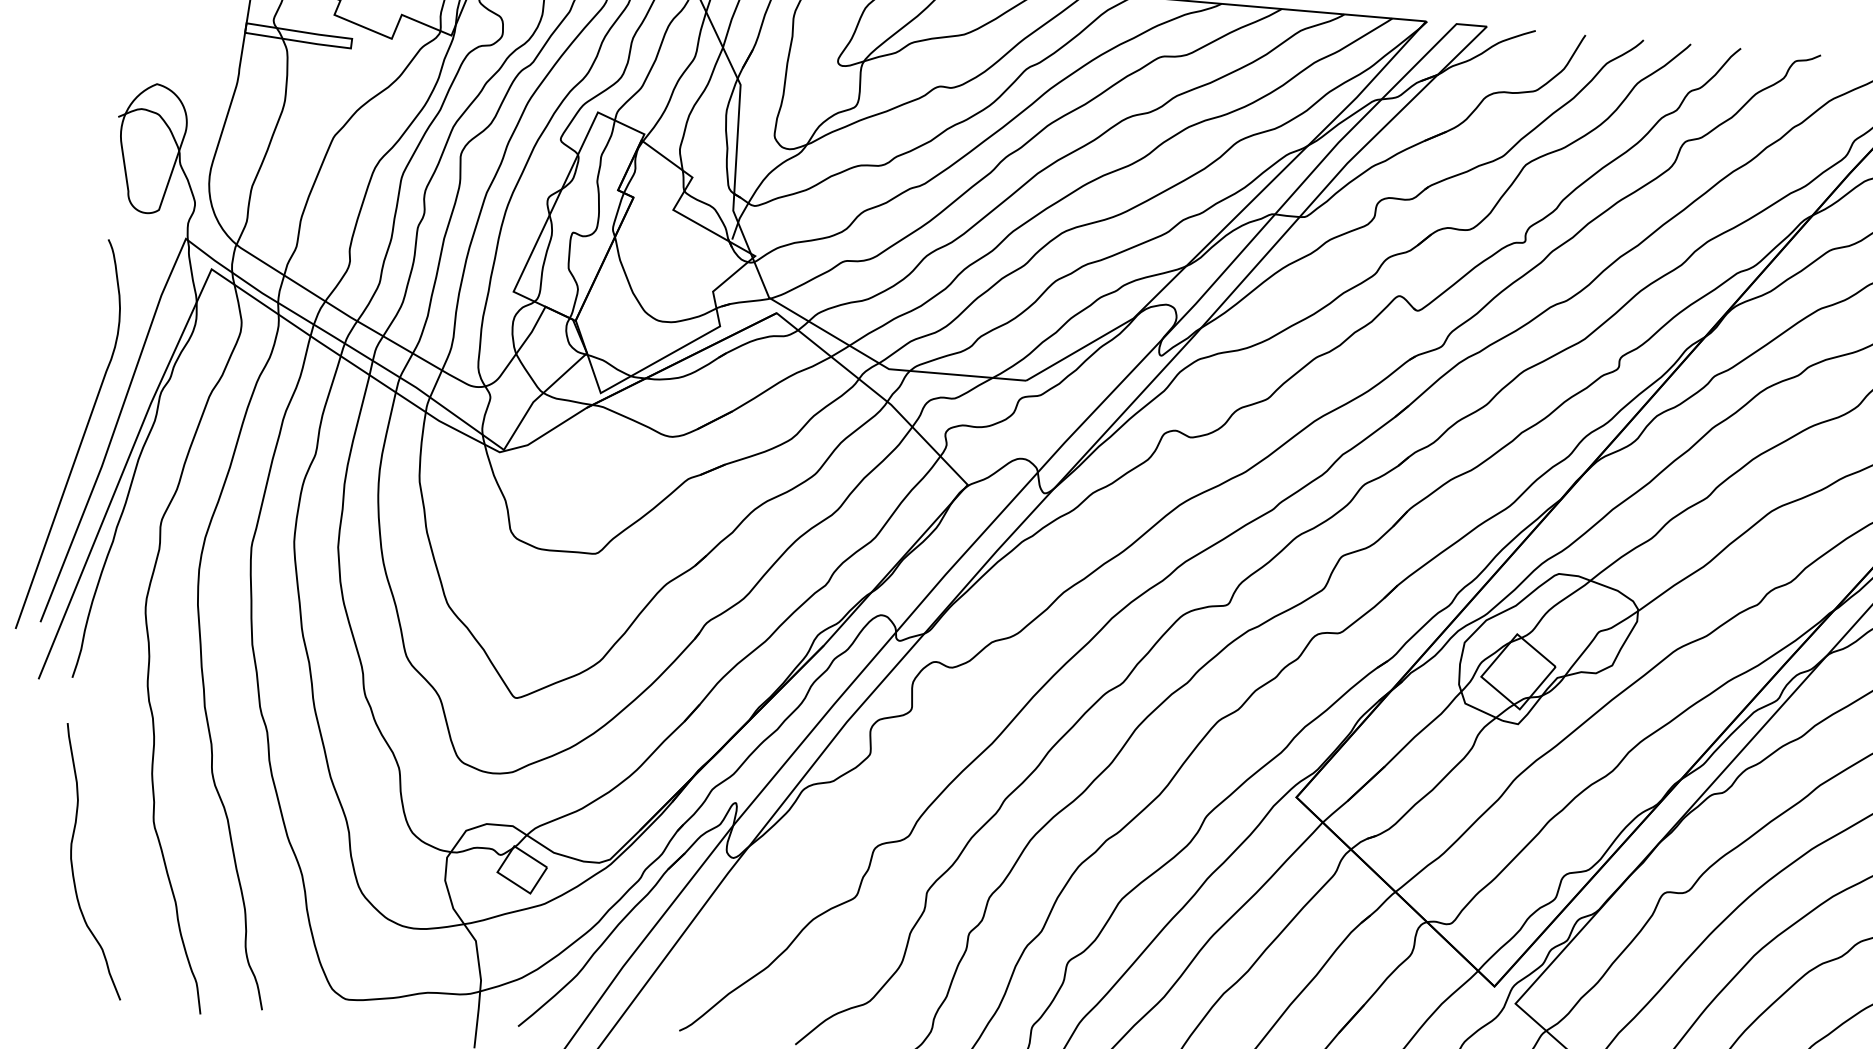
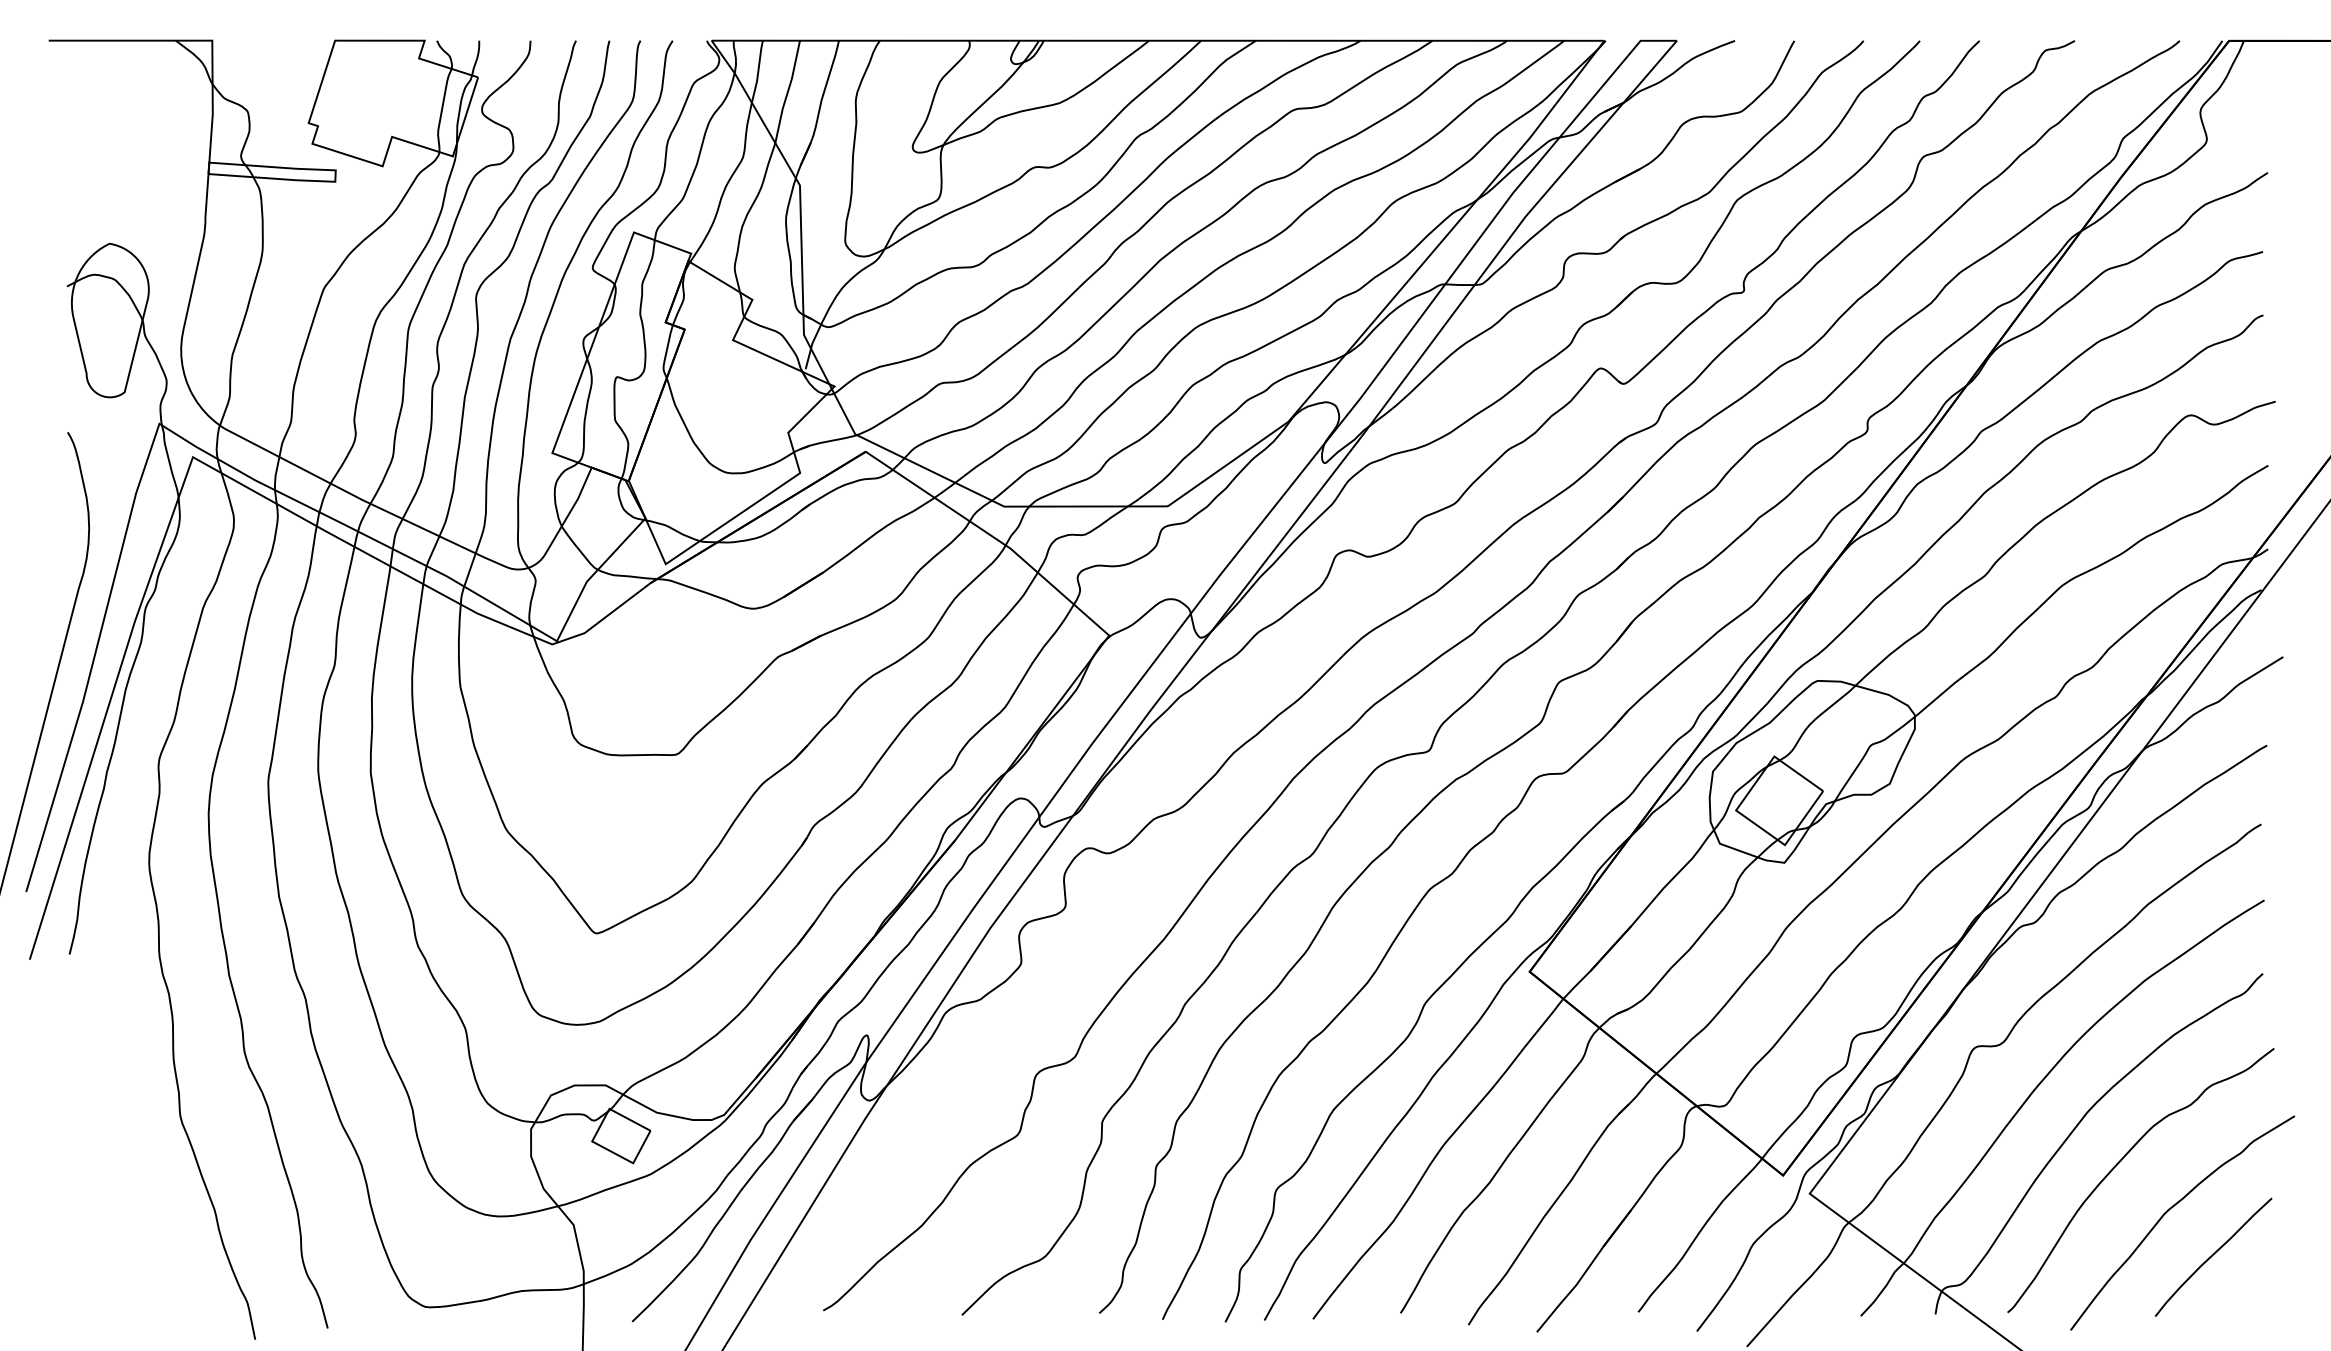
curve: (72, 862) -> (88, 1172), removed

